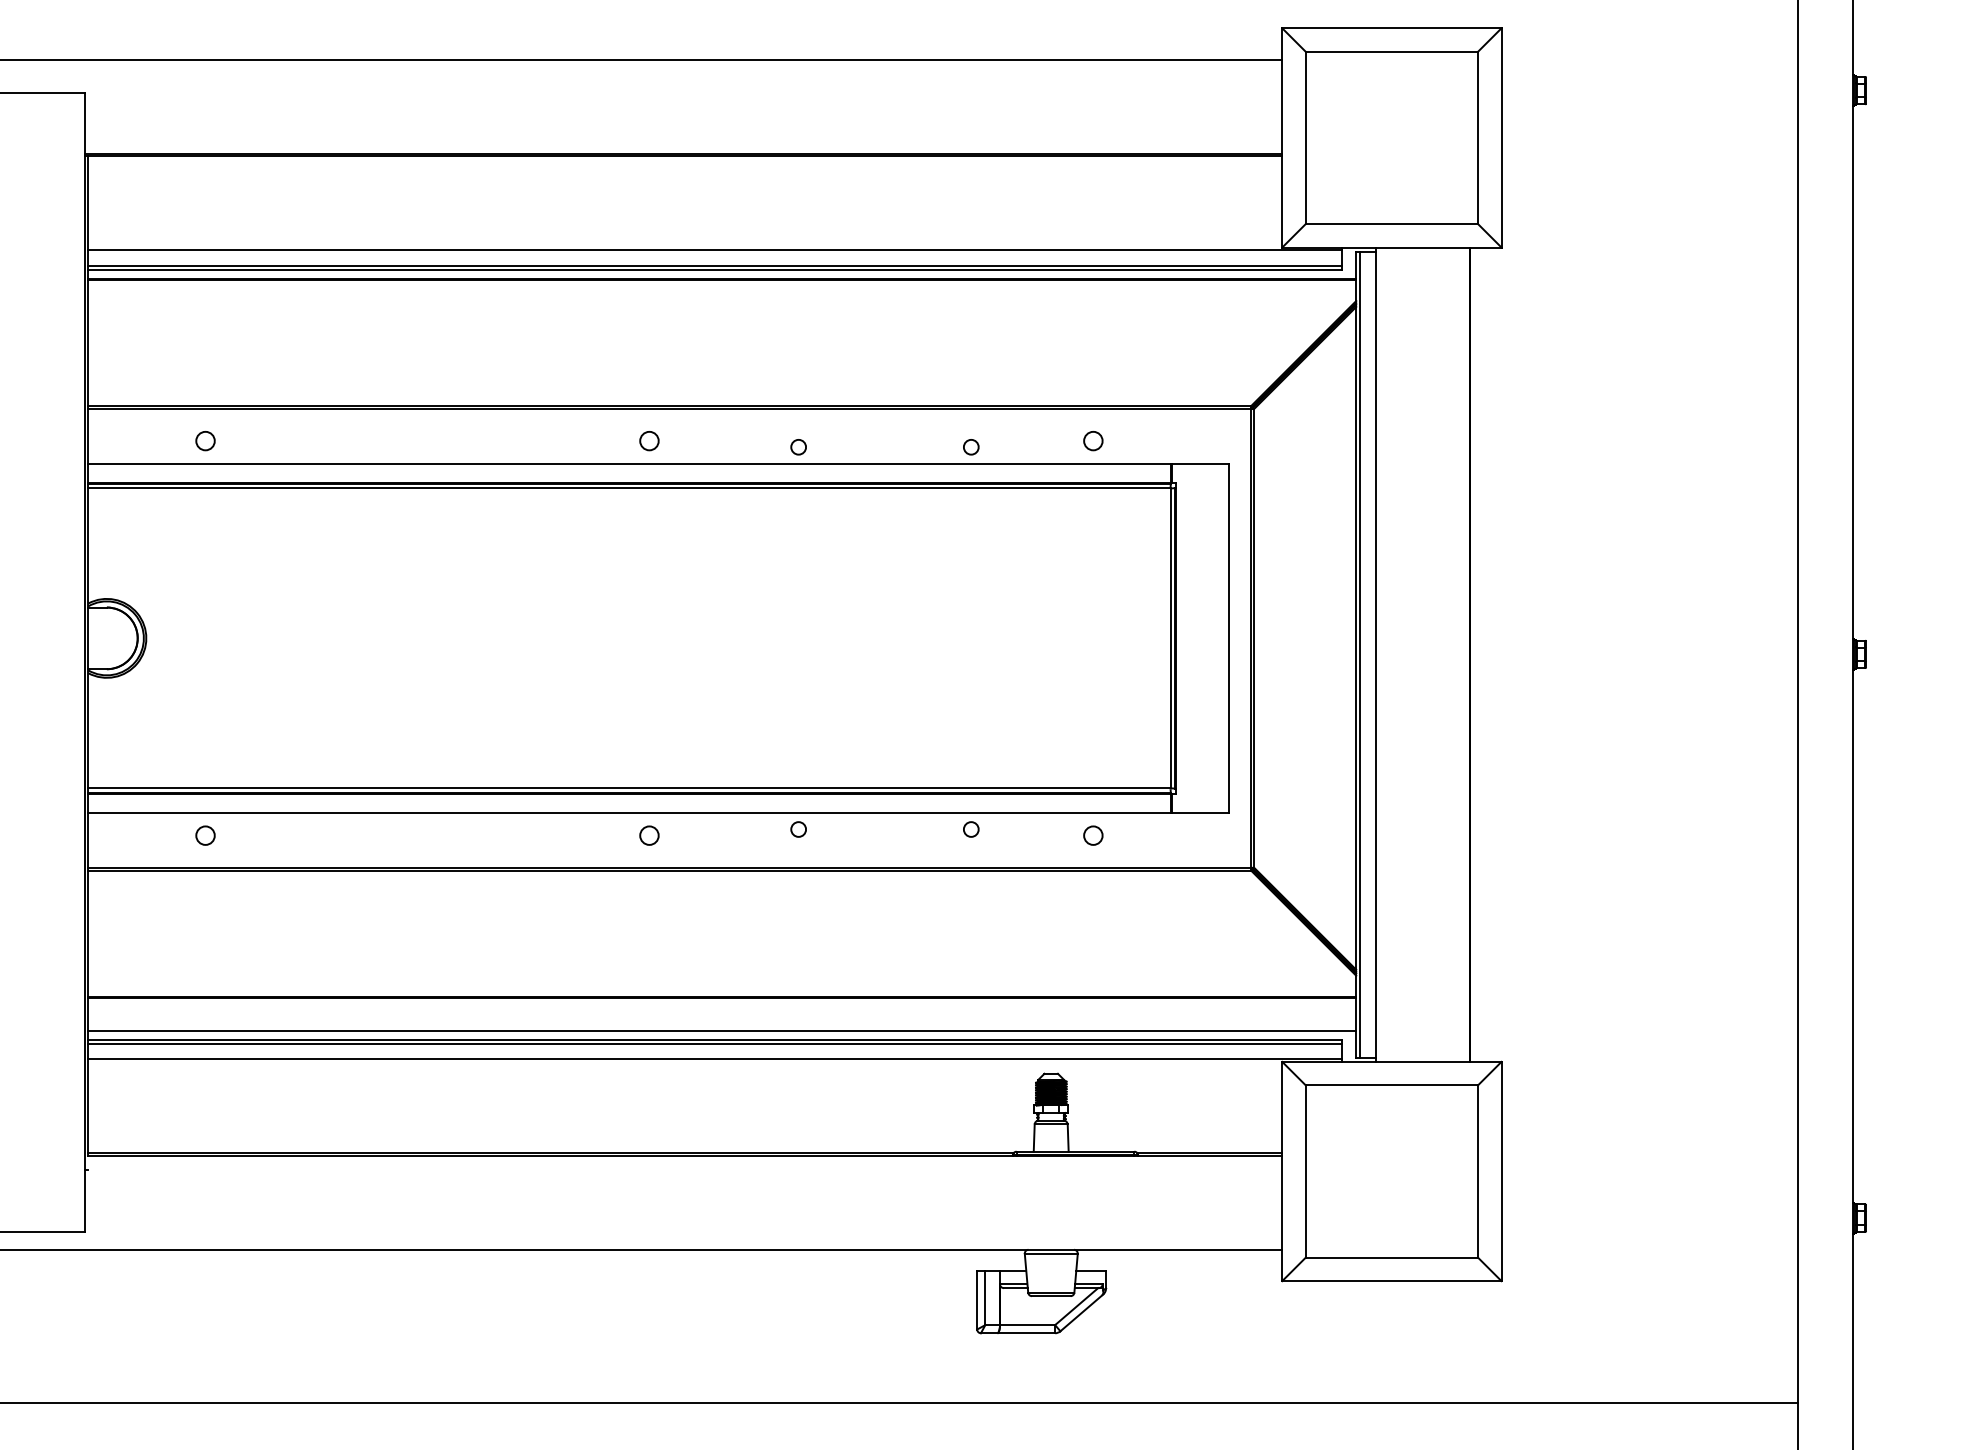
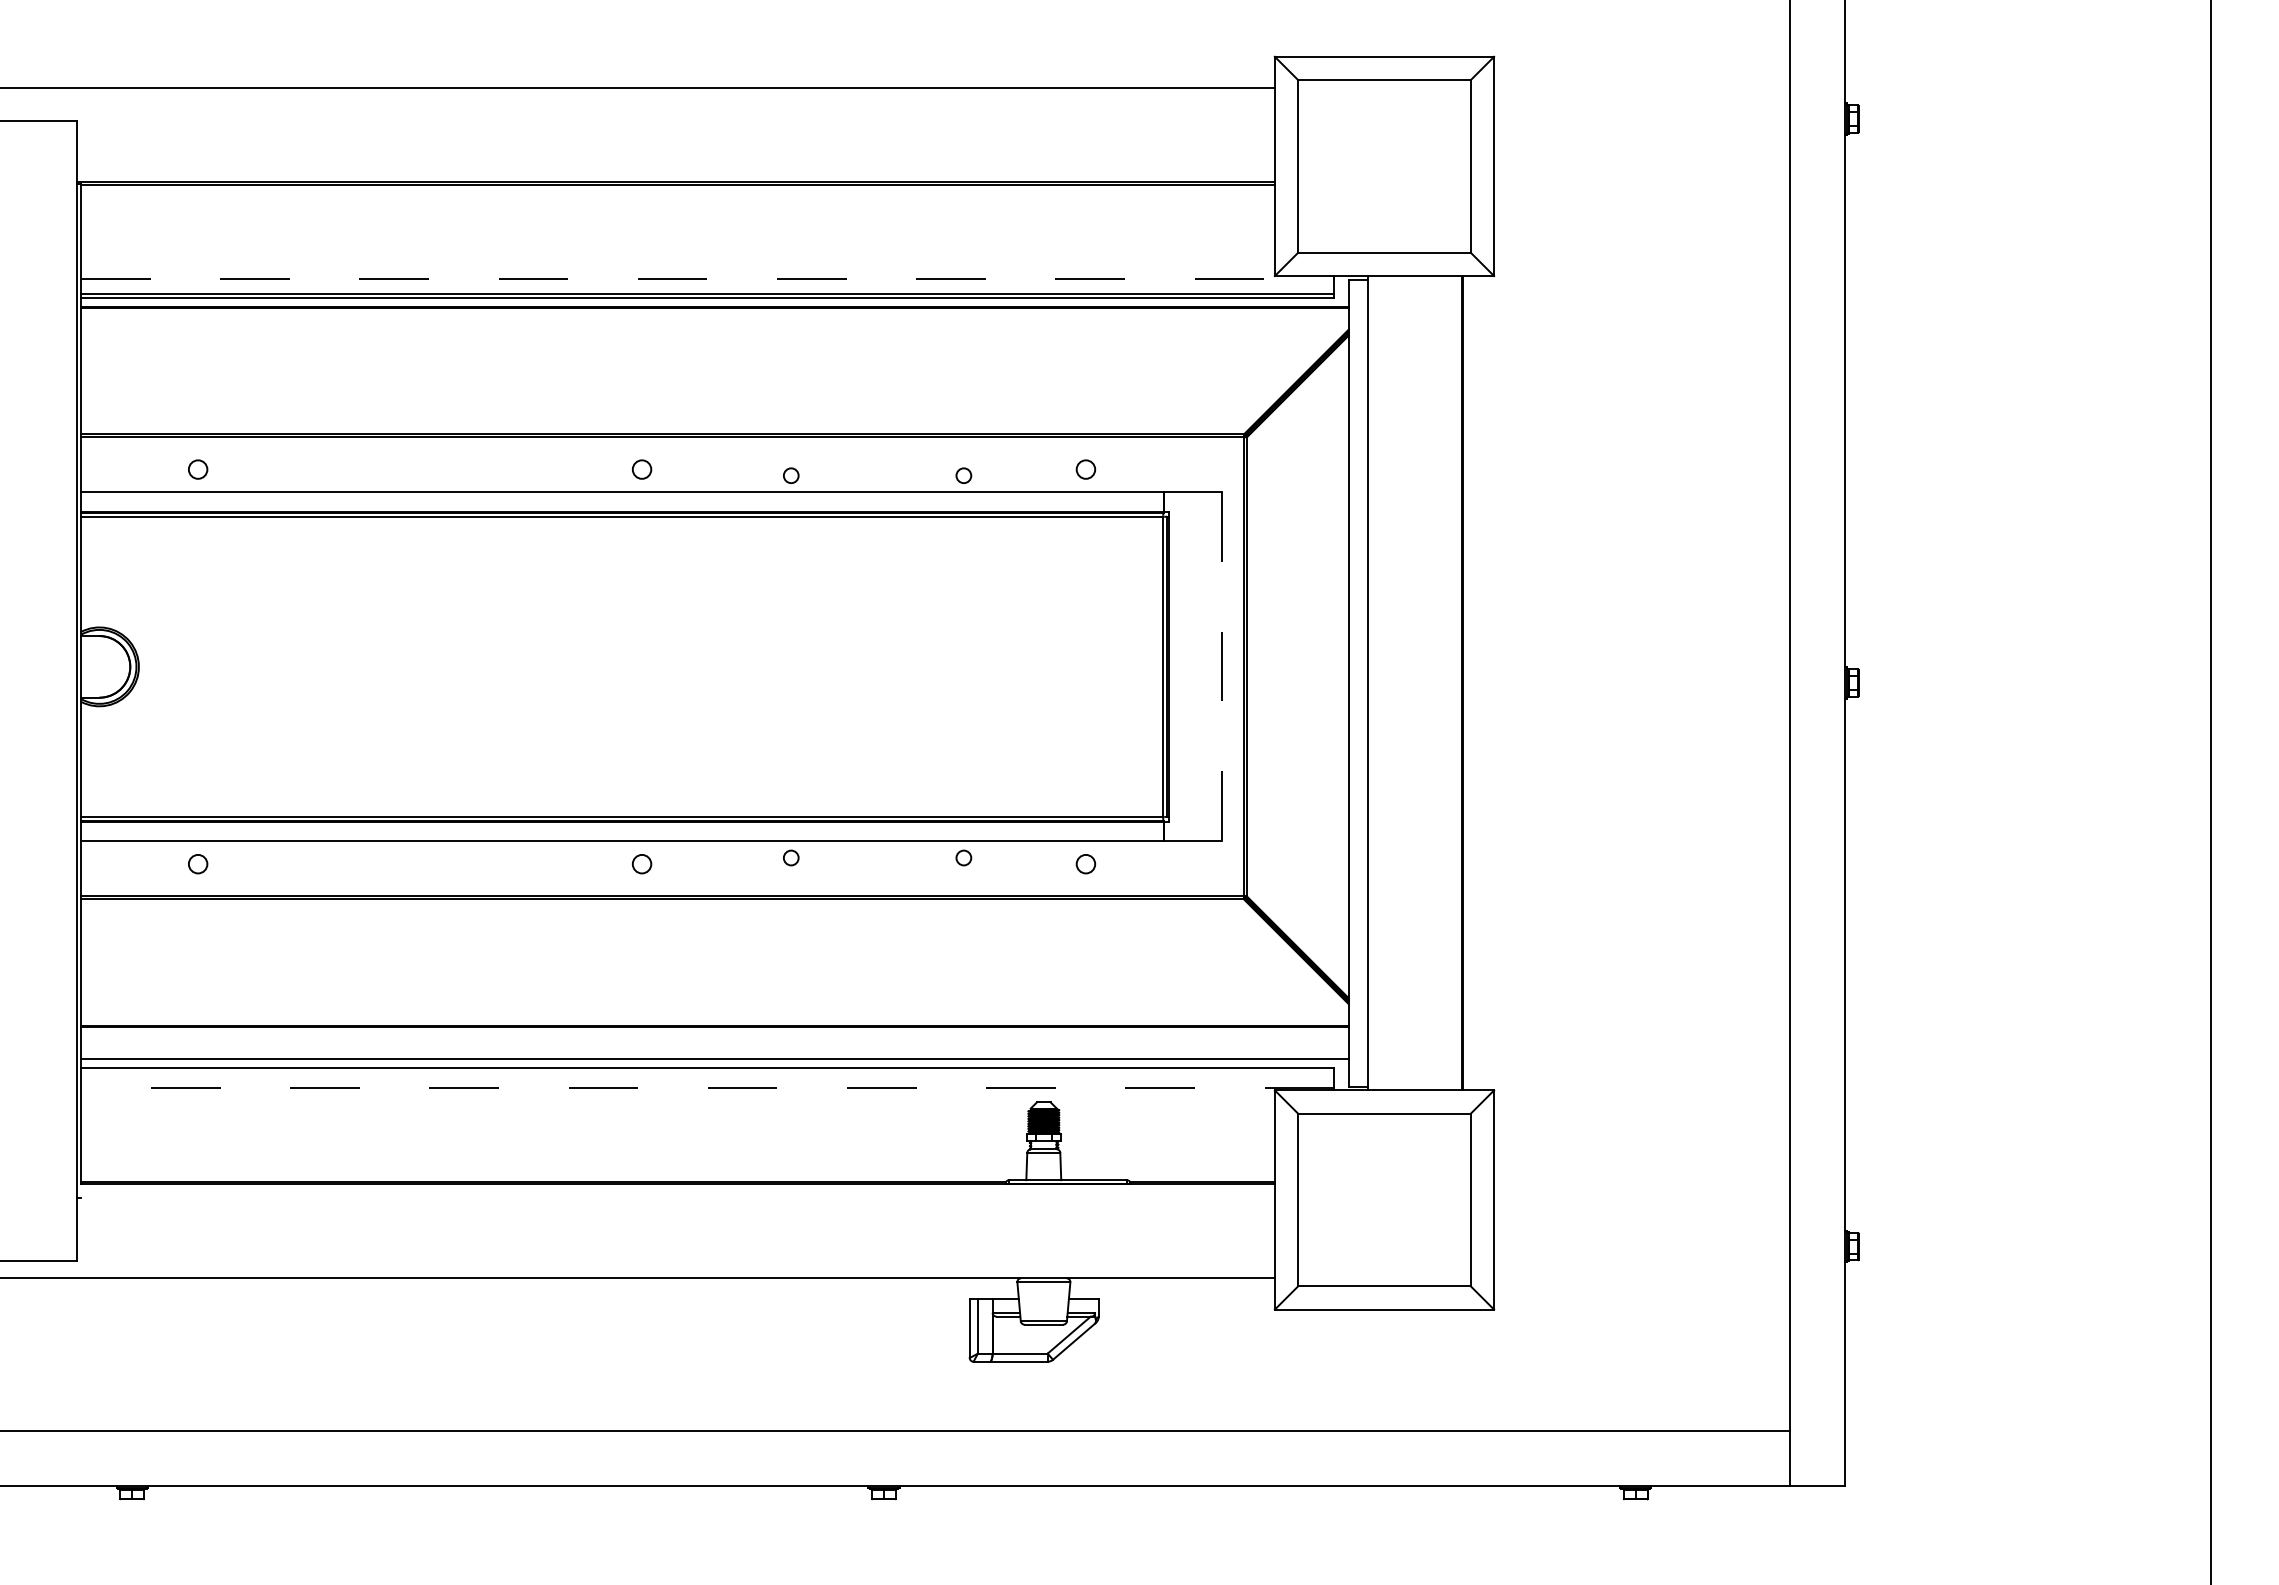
line: (714, 249) -> (707, 278), solid -> dashed
line: (1228, 638) -> (1221, 667), solid -> dashed
line: (1359, 654) -> (1352, 683), removed
line: (714, 1043) -> (707, 1072), removed
line: (714, 1058) -> (707, 1087), solid -> dashed

